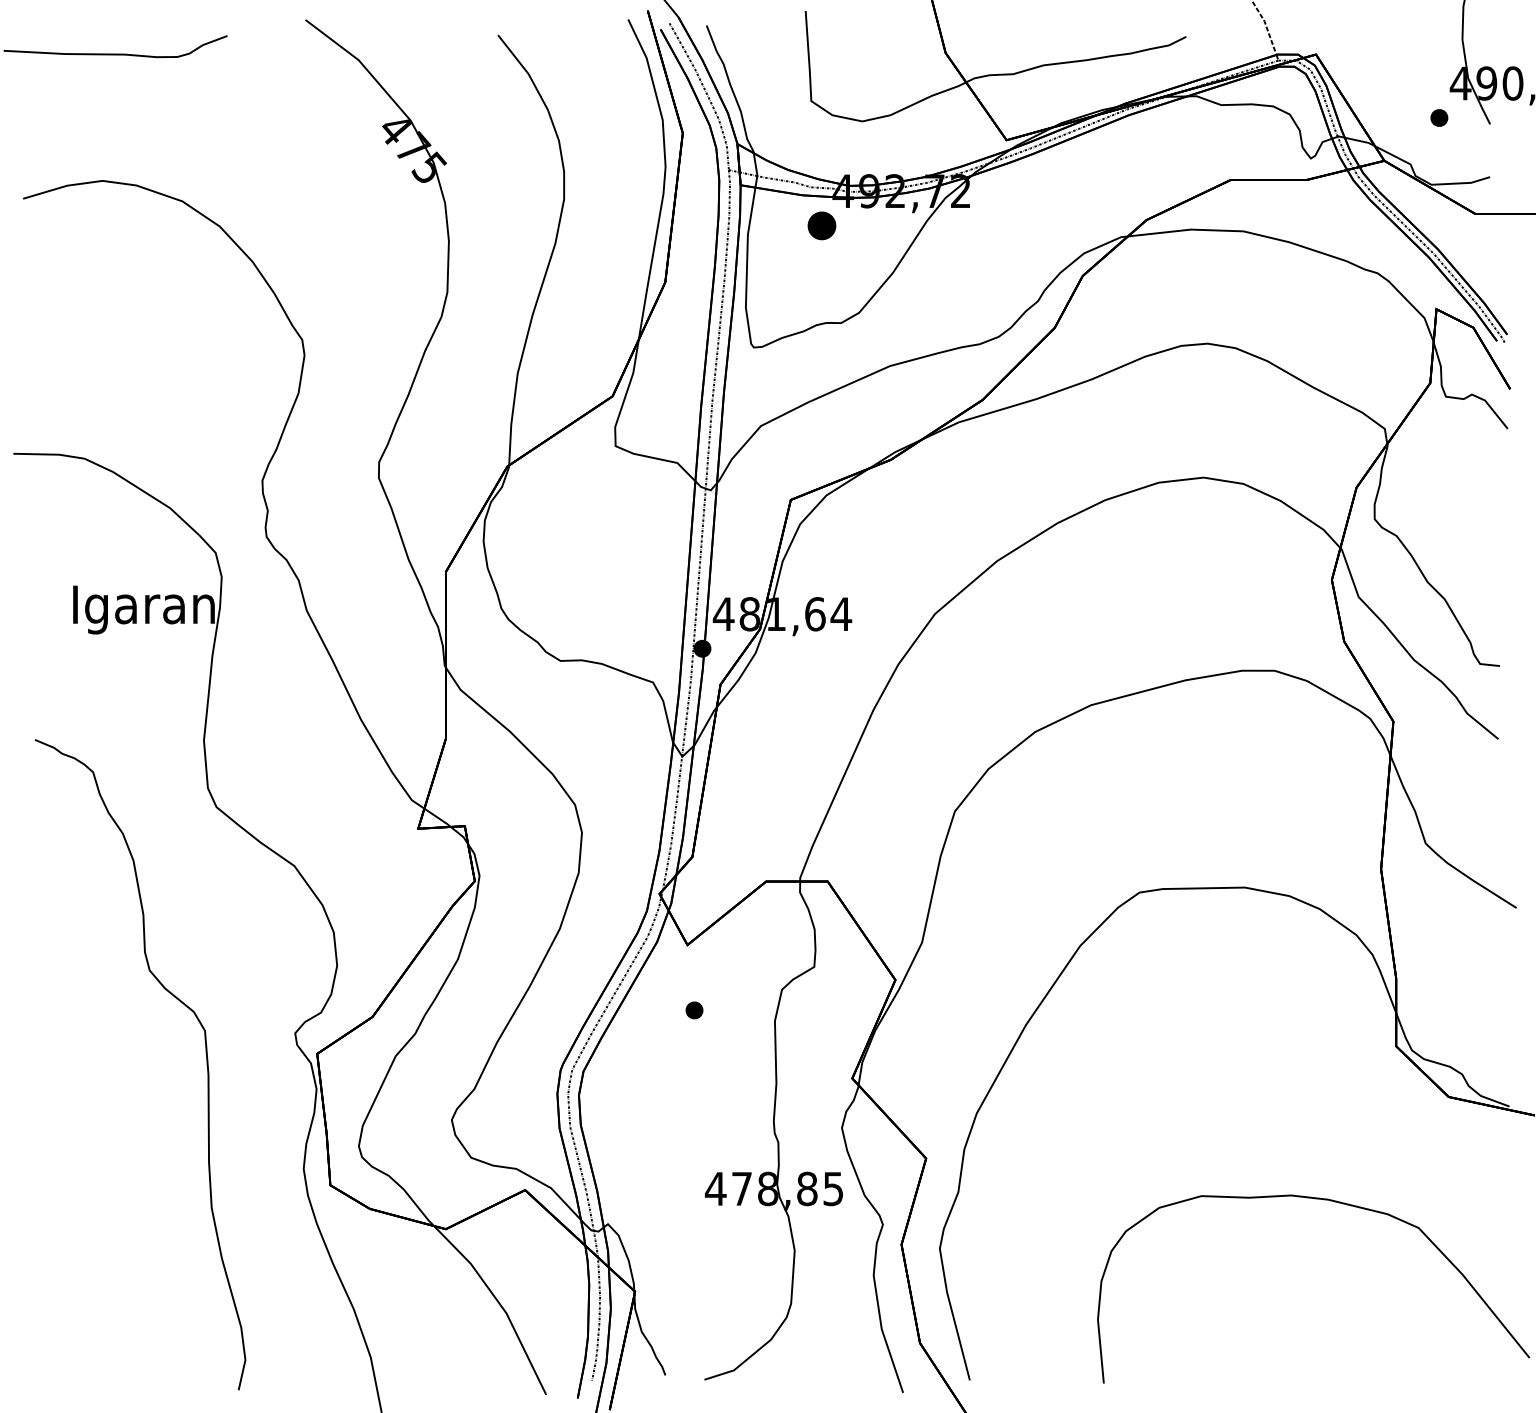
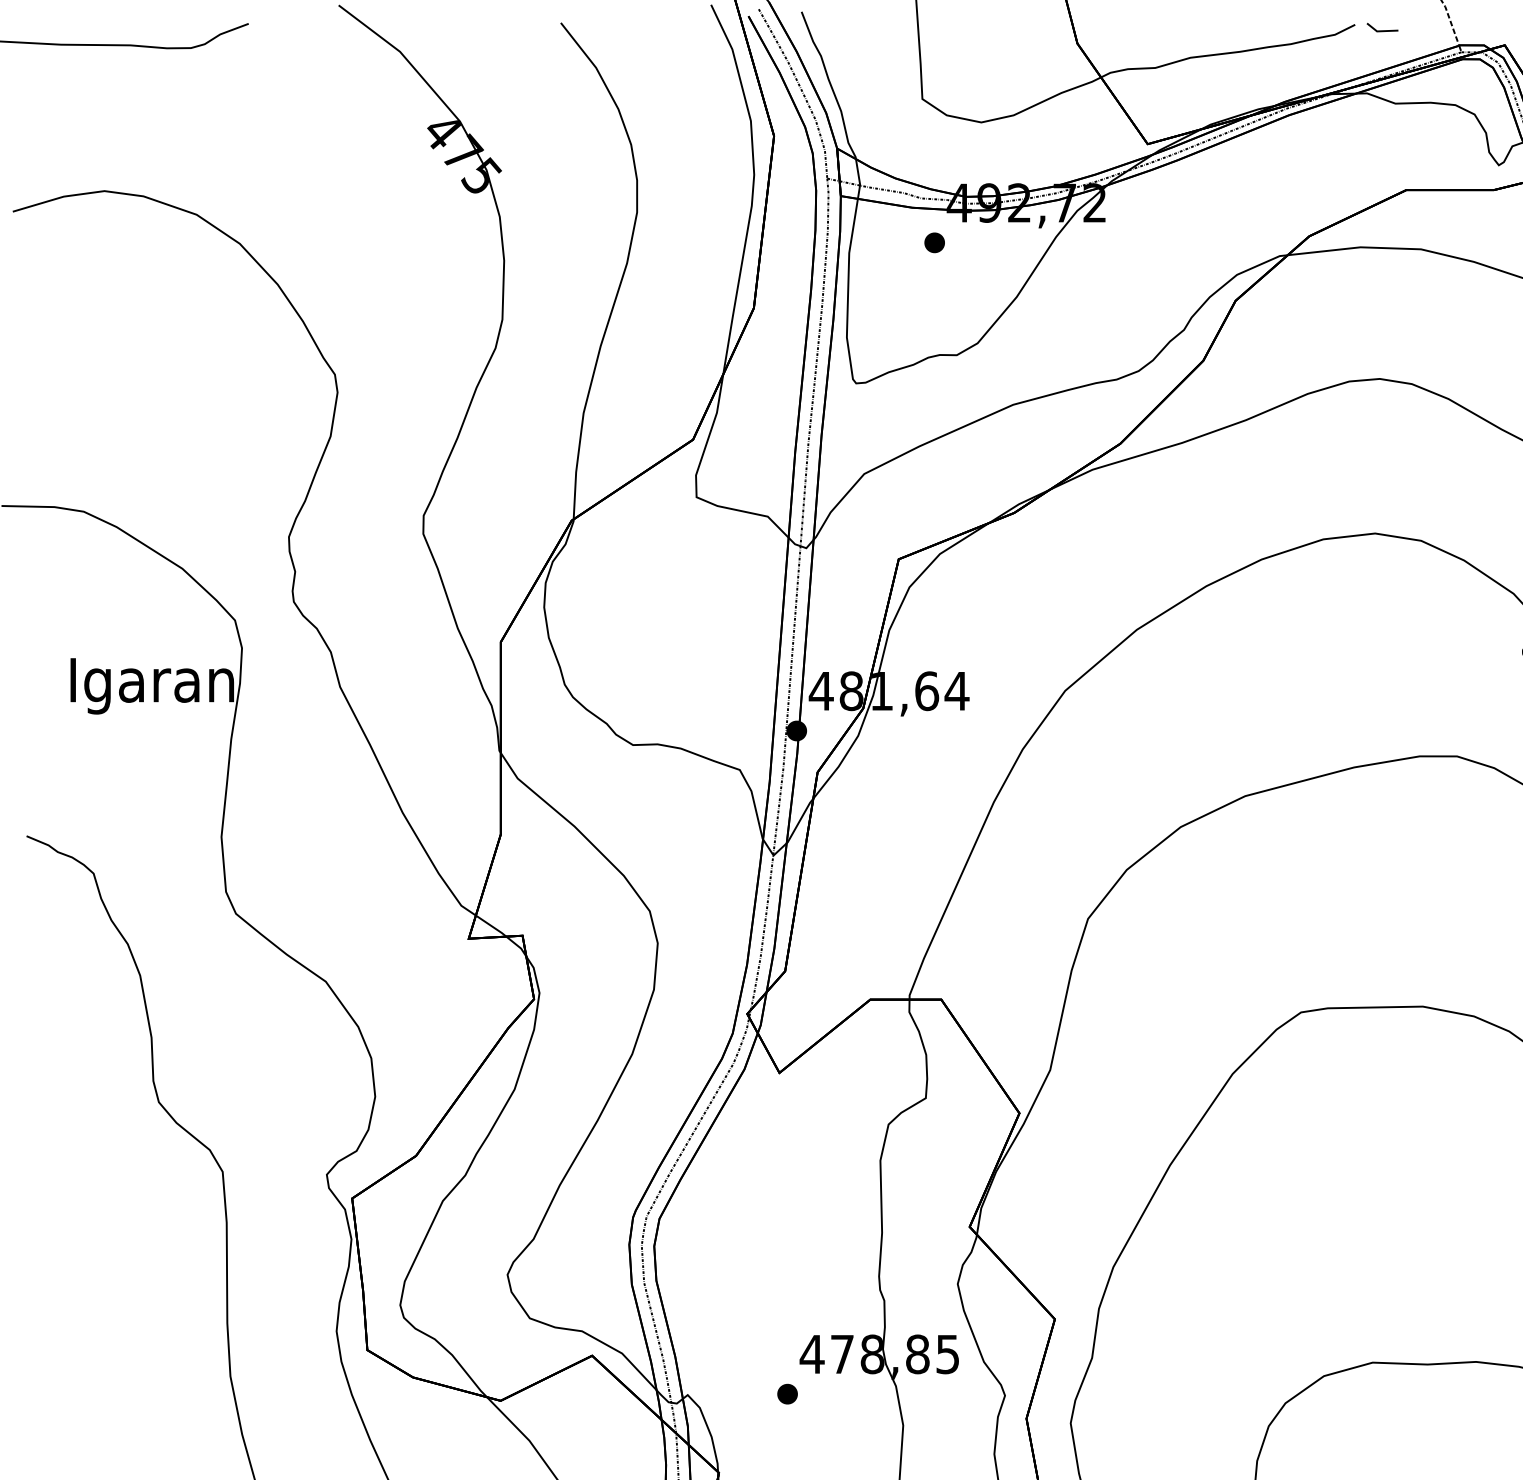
line: (1209, 41) -> (1381, 30), added
part: (821, 225) -> (934, 242), size x0.62
part: (694, 1010) -> (787, 1394), moved

